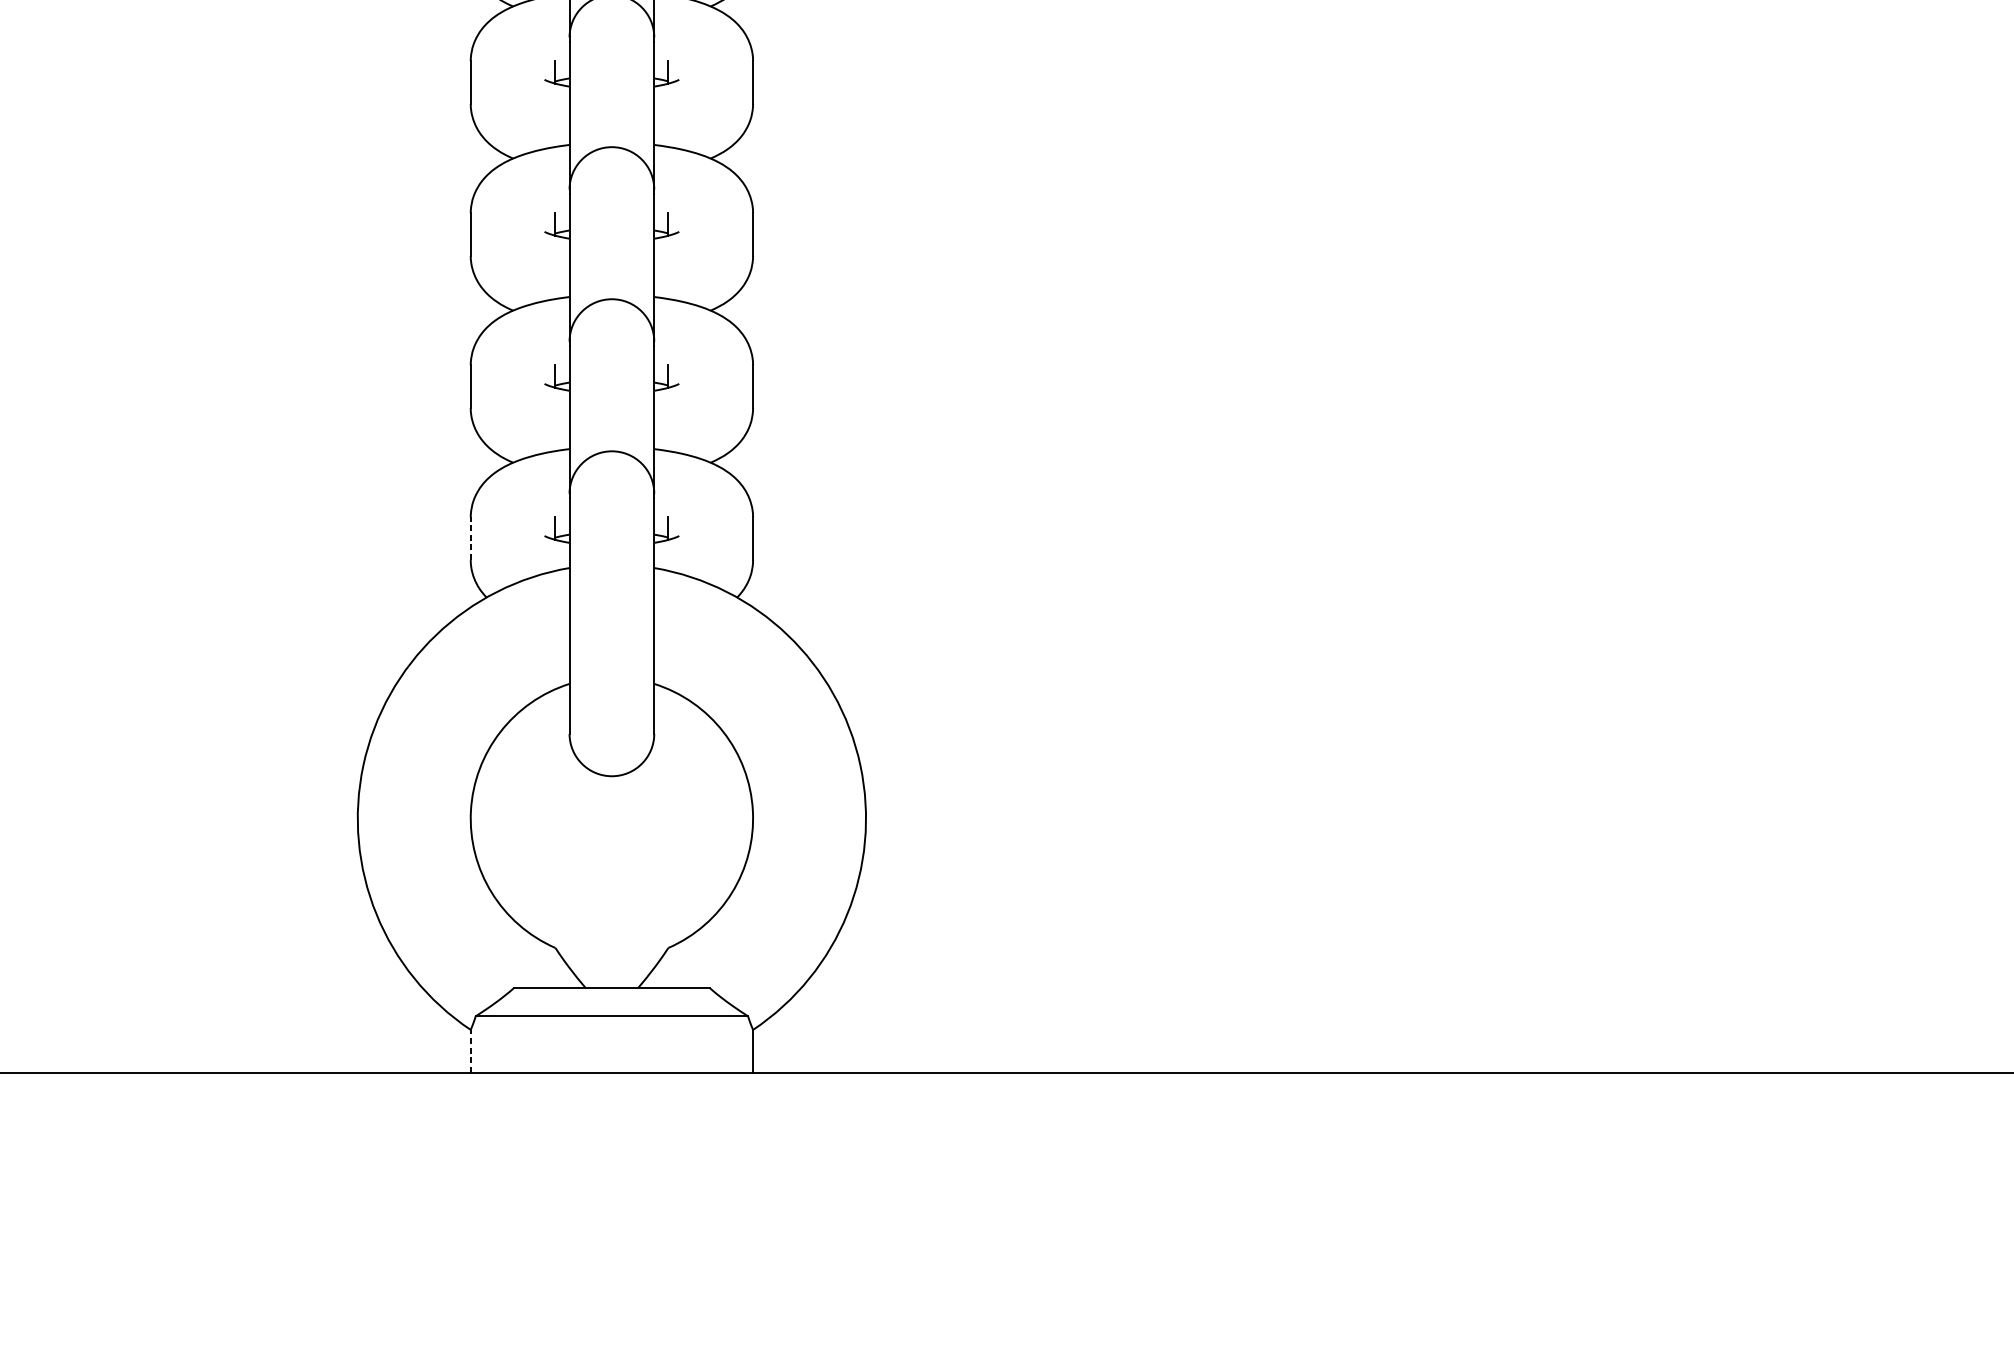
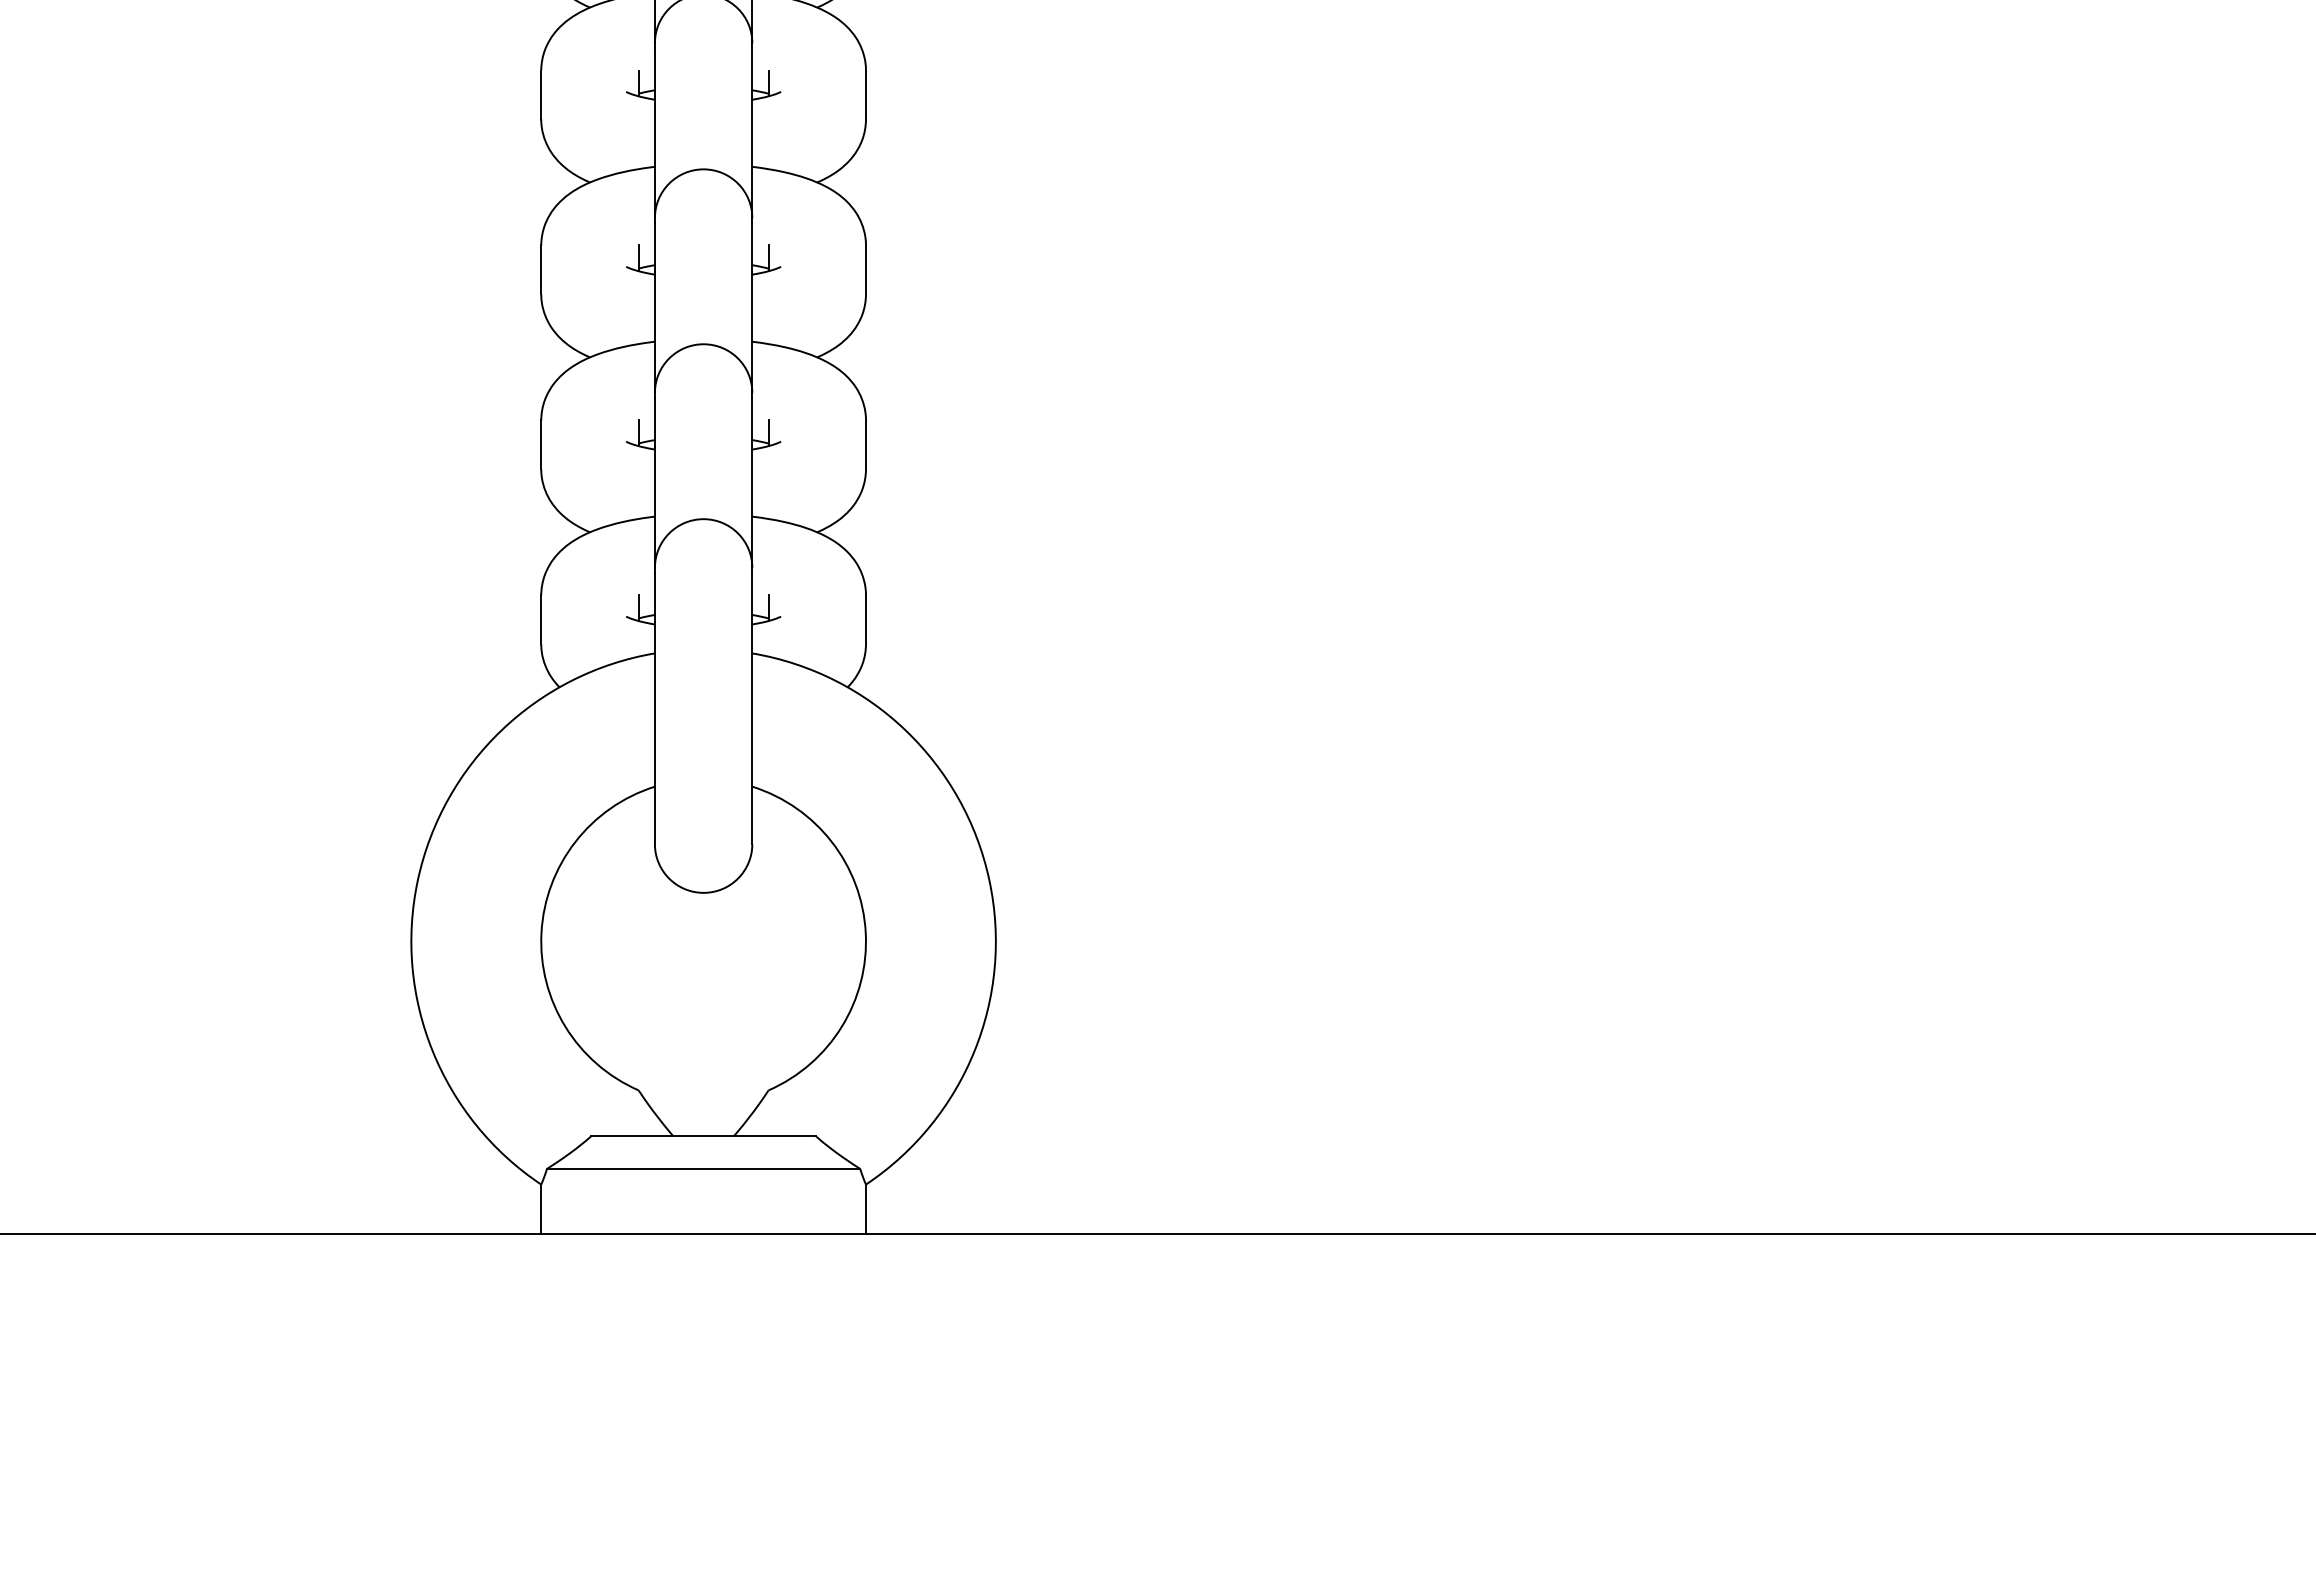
line: (470, 538) -> (541, 619), dashed -> solid
line: (470, 1051) -> (541, 1209), dashed -> solid

